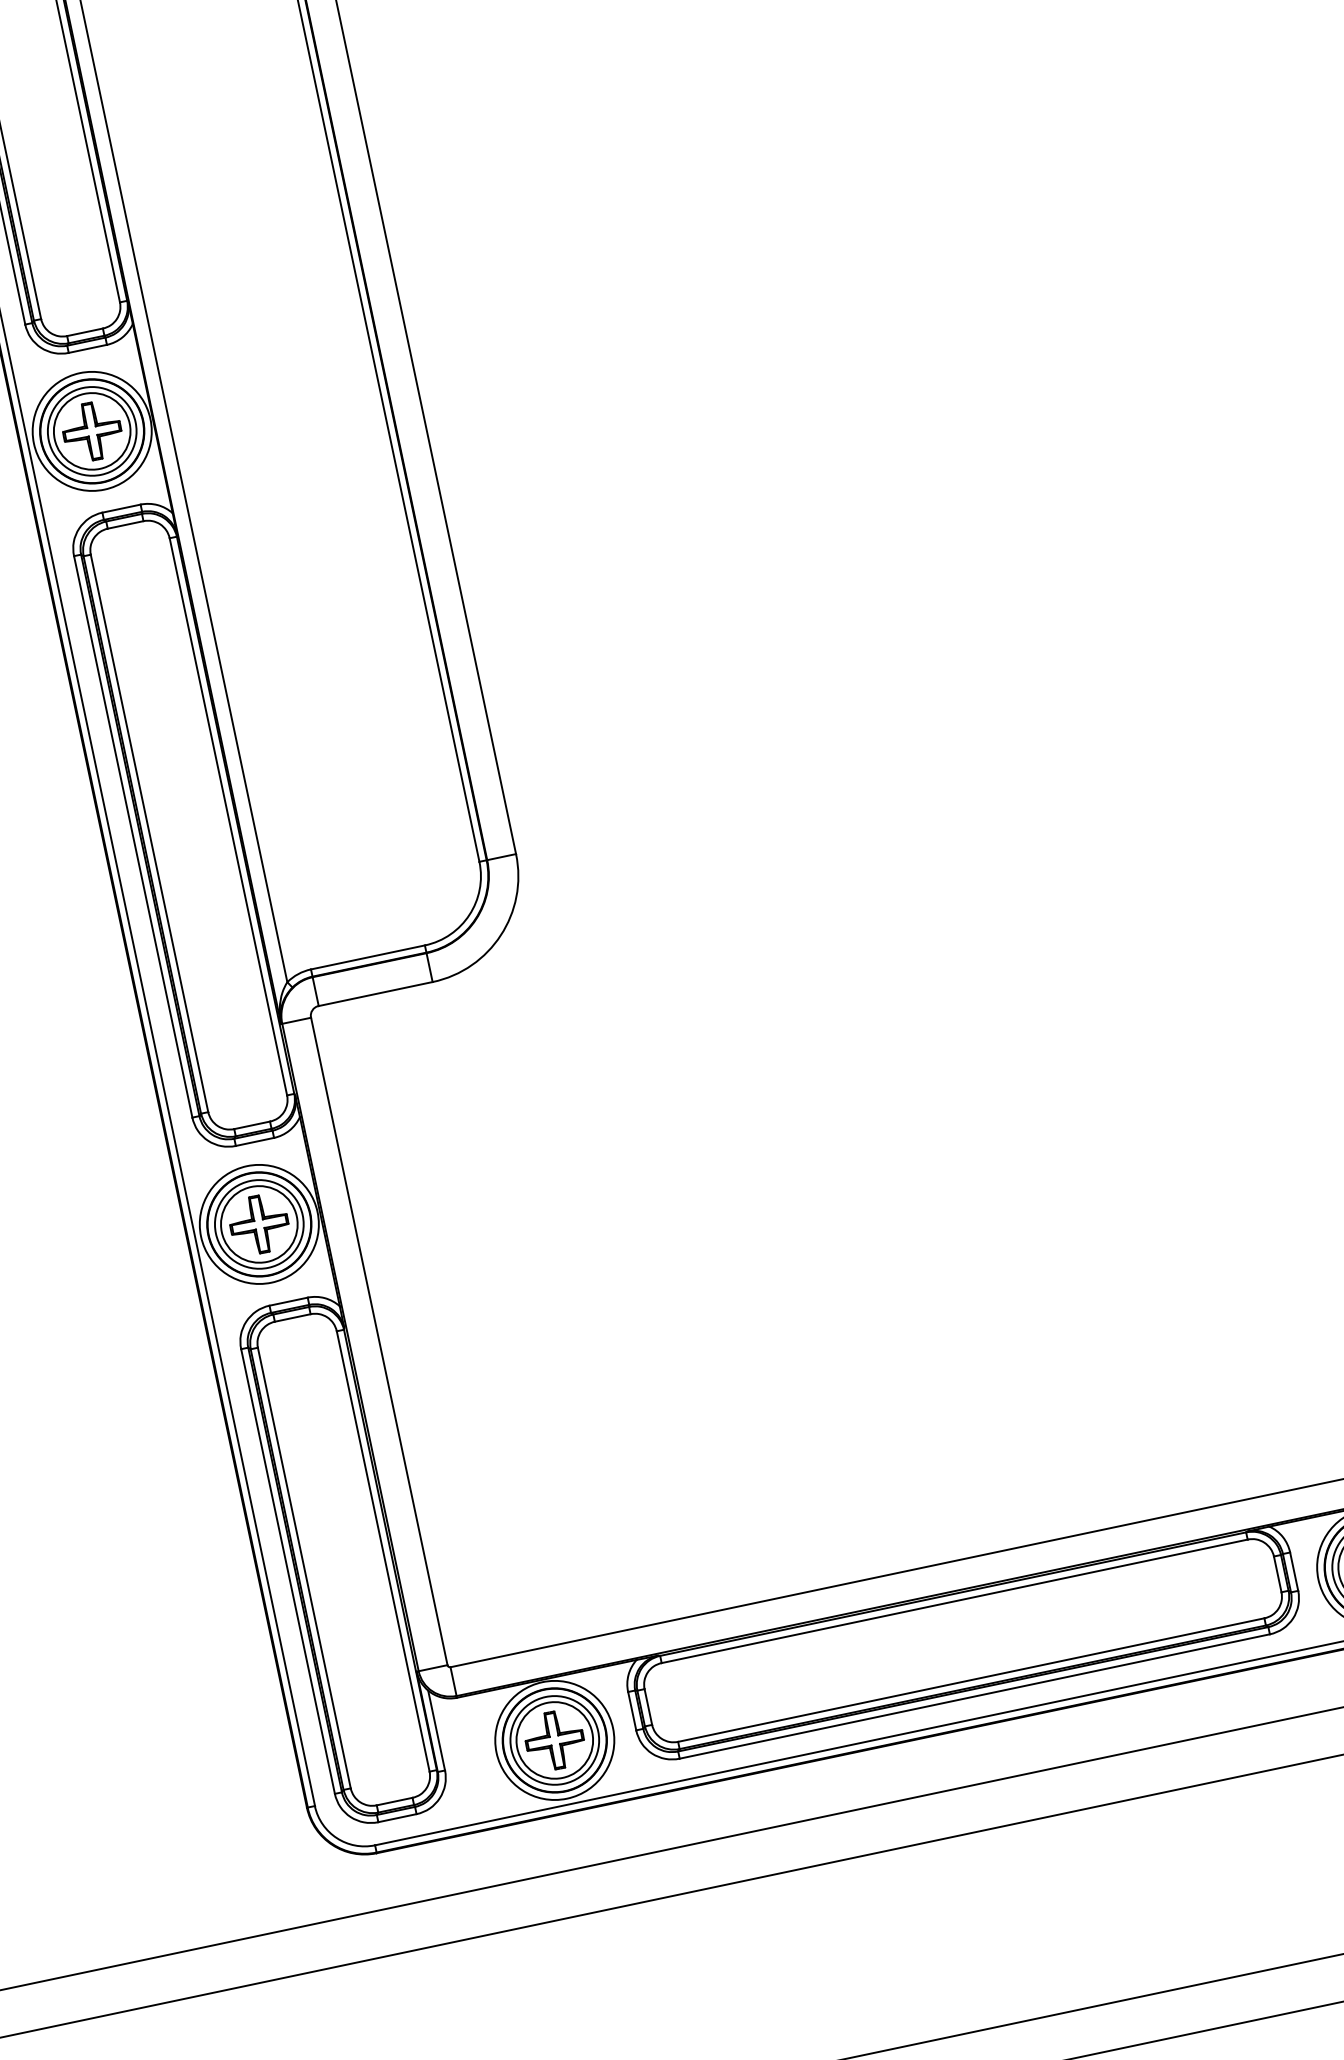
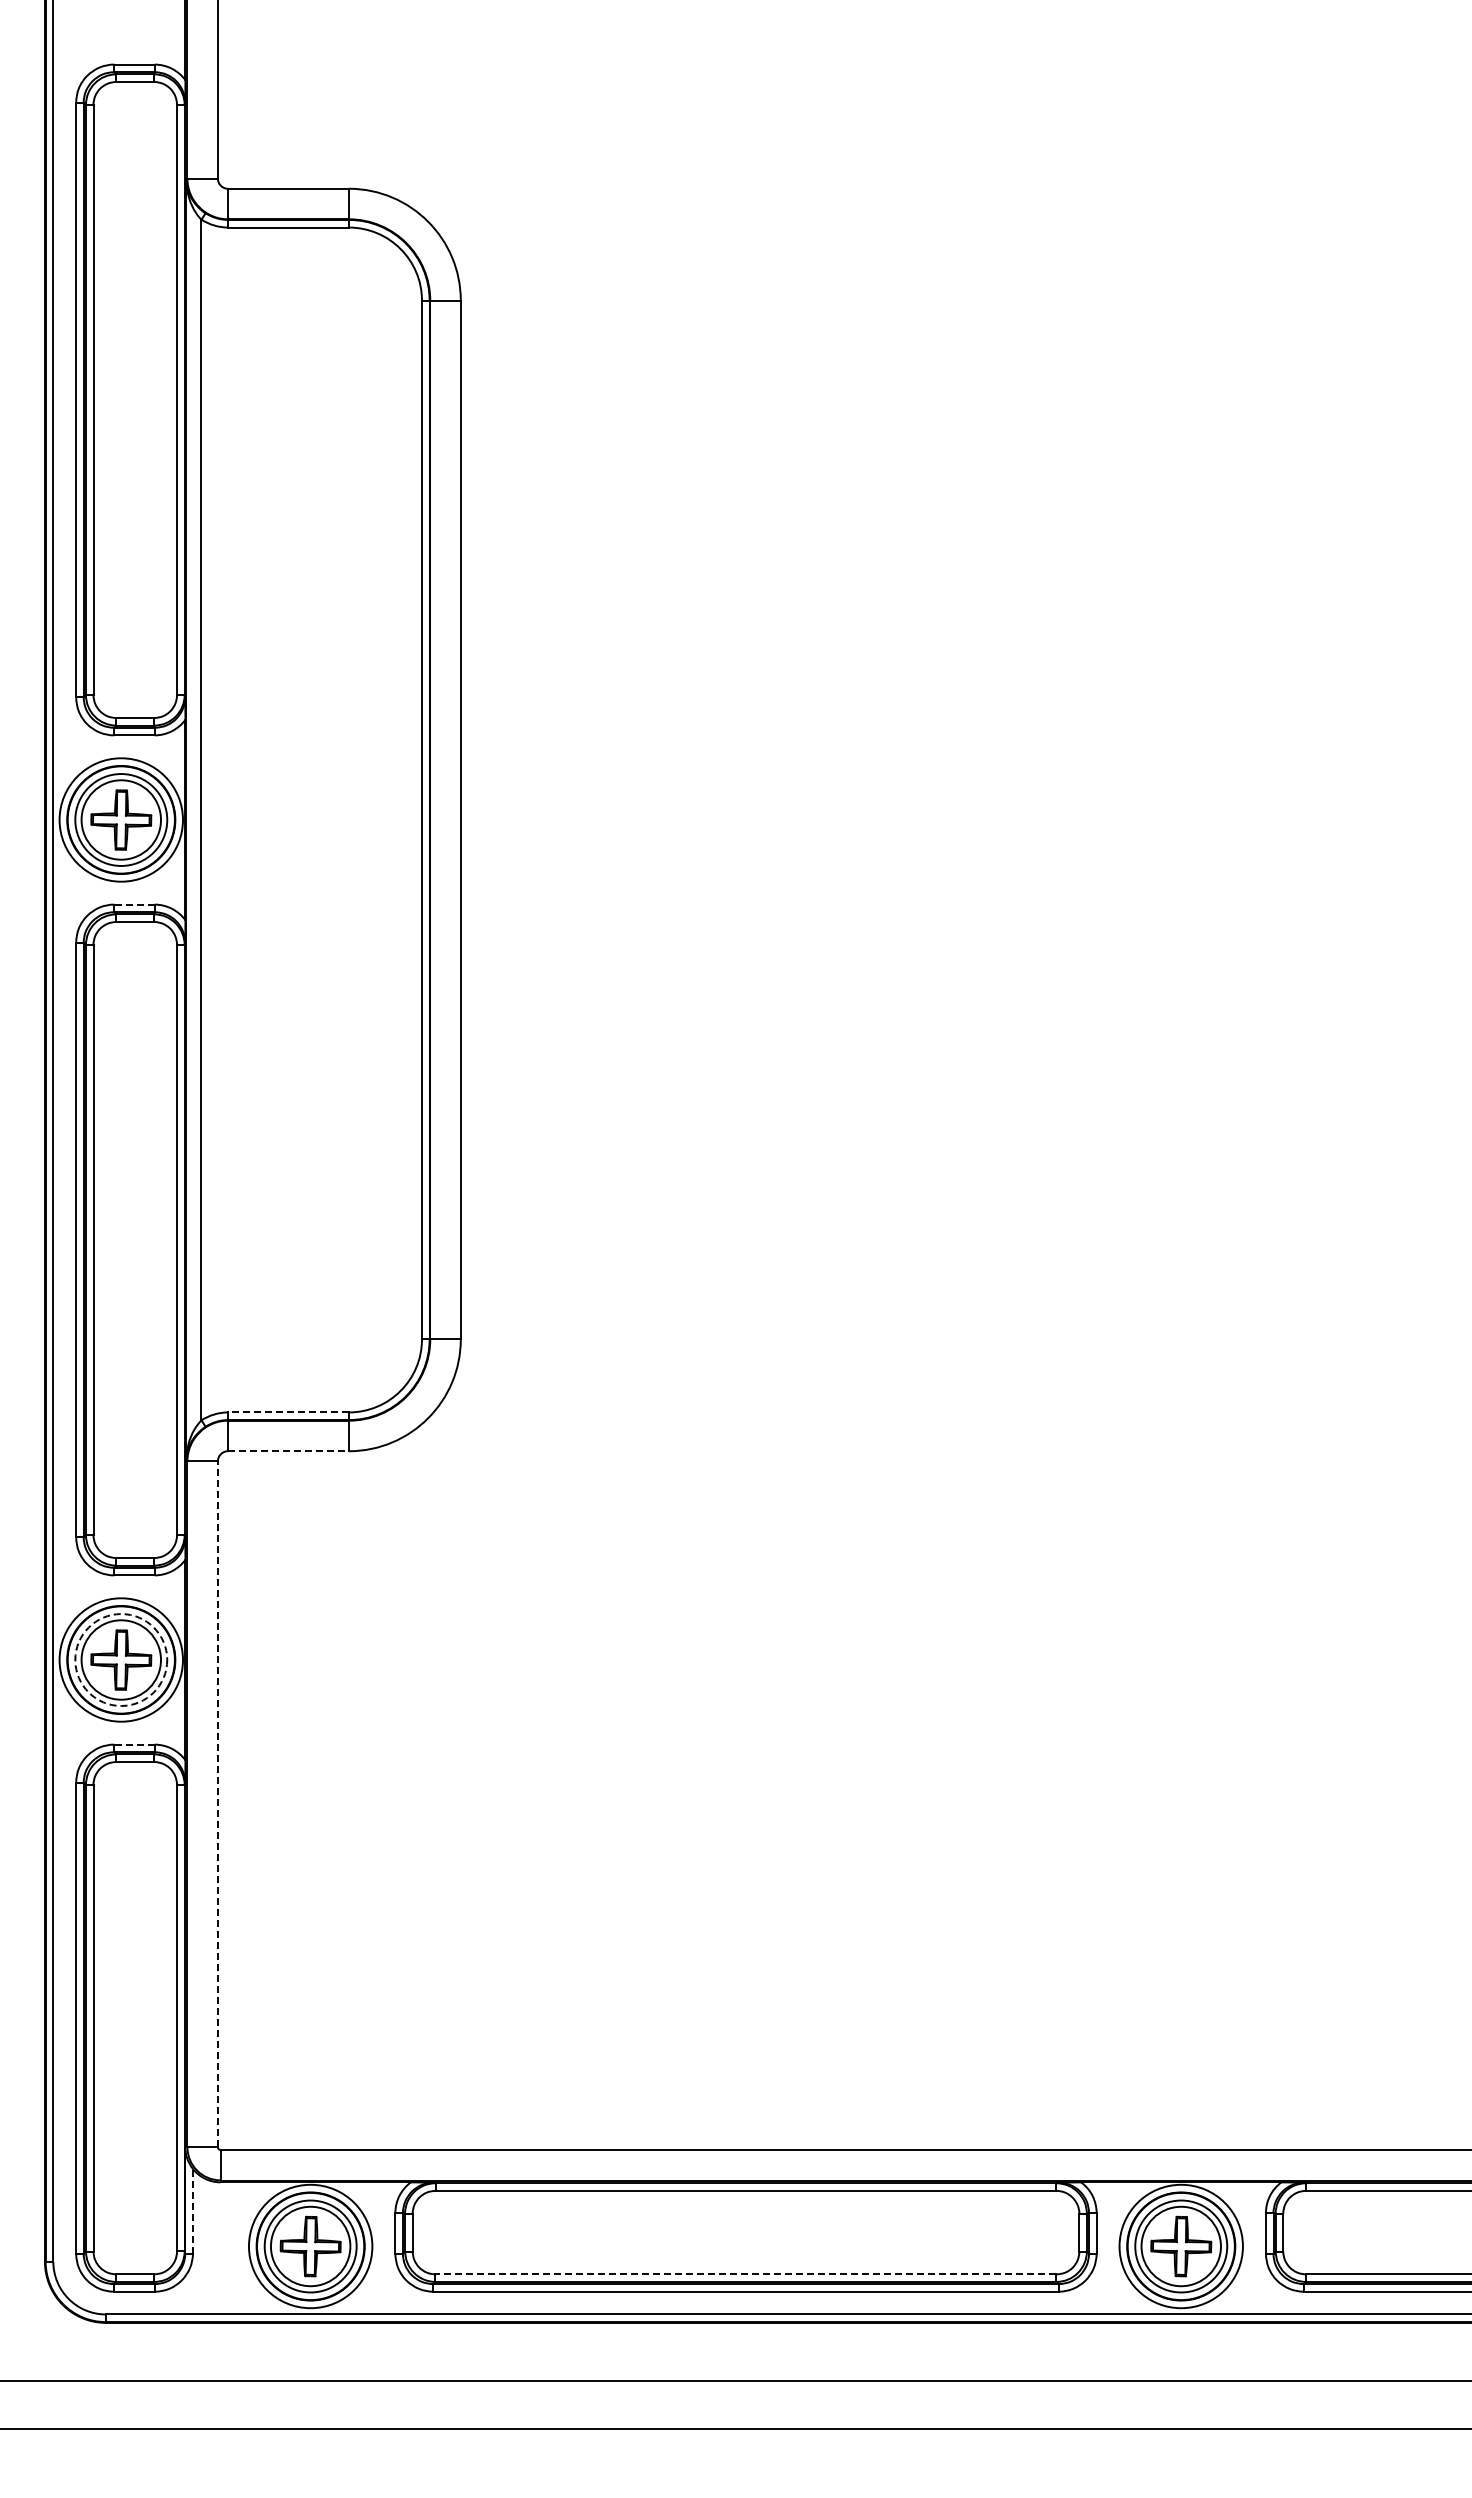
line: (121, 508) -> (134, 904), solid -> dashed
line: (367, 957) -> (288, 1412), solid -> dashed
line: (376, 994) -> (289, 1451), solid -> dashed
circle: (259, 1223) -> (121, 1659), solid -> dashed
line: (288, 1301) -> (134, 1744), solid -> dashed
line: (378, 1341) -> (217, 1804), solid -> dashed
line: (970, 1680) -> (745, 2274), solid -> dashed
line: (436, 1729) -> (192, 2210), solid -> dashed

